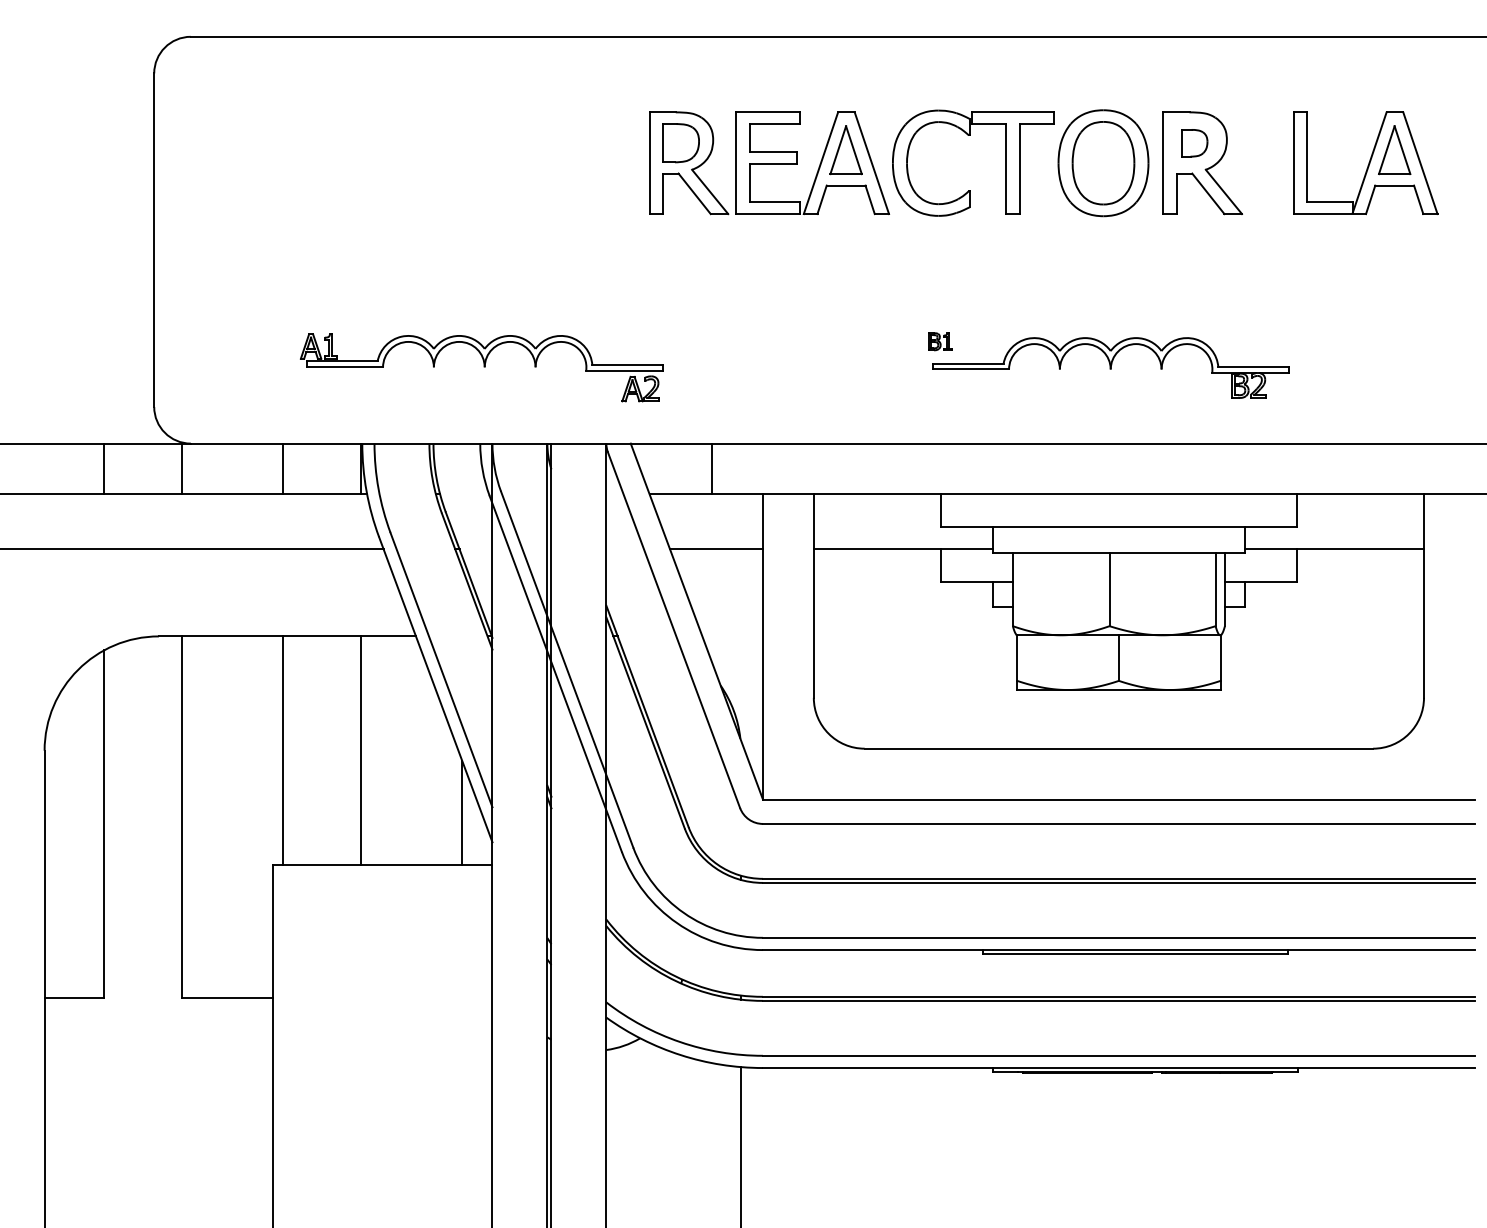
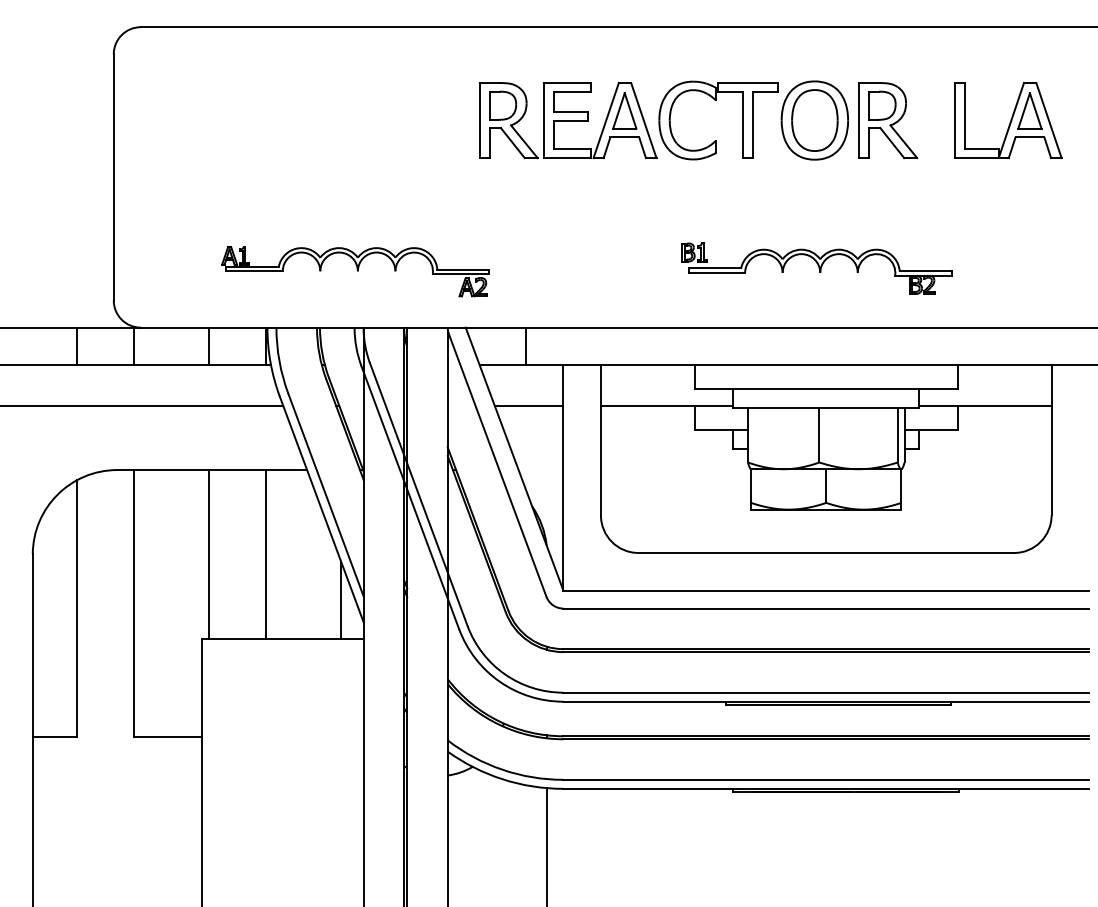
part: (1194, 143) -> (882, 105), size x1.43
part: (940, 341) -> (694, 252), size x1.43

